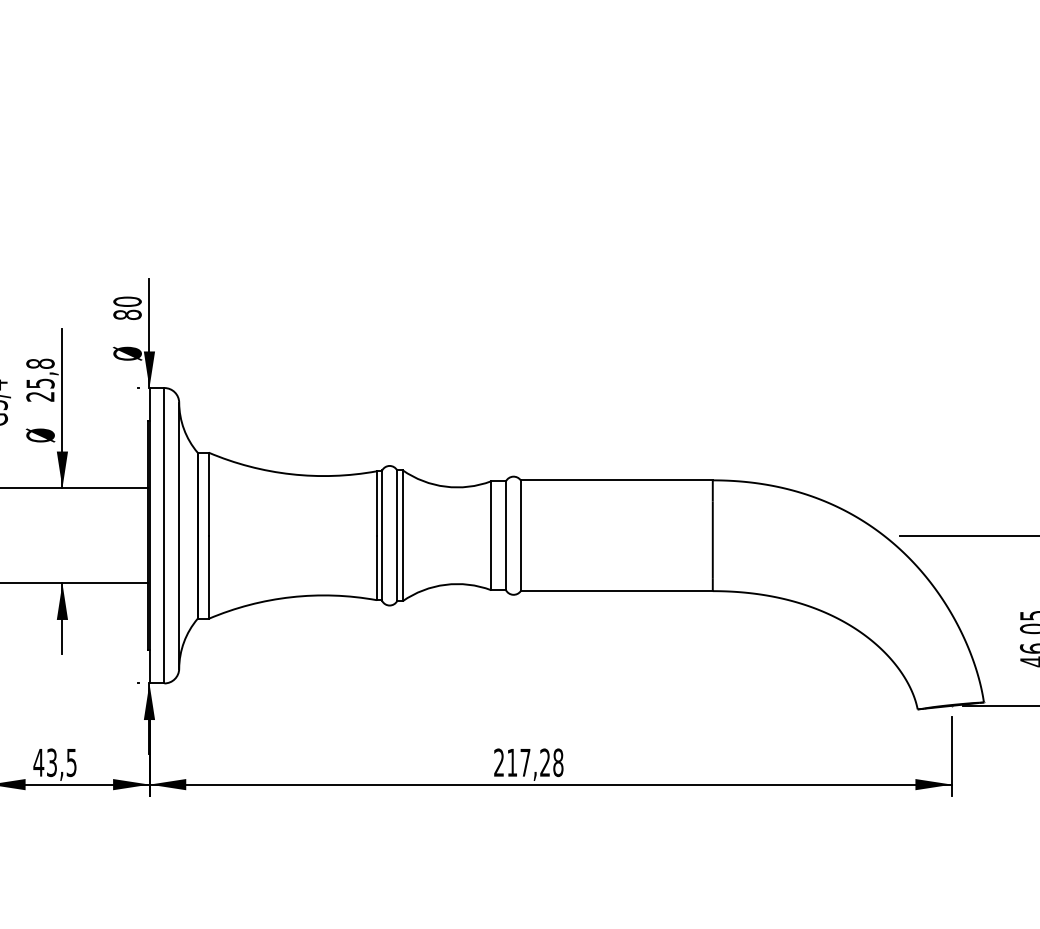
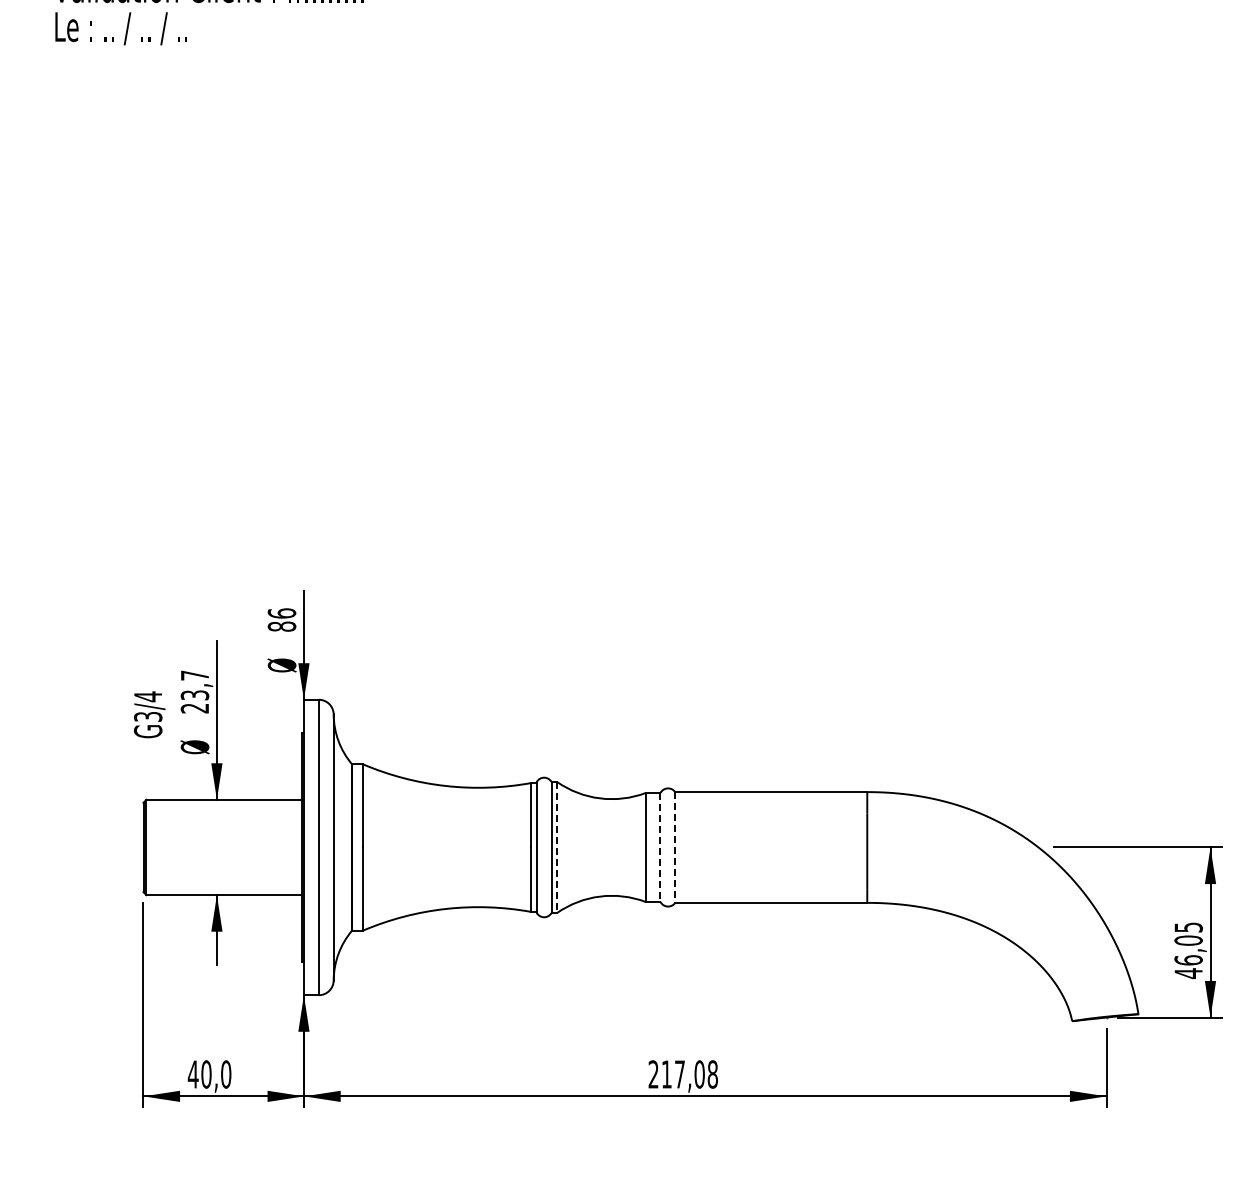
text: (127, 301) -> (281, 613), 80 -> 86
text: (40, 372) -> (194, 684), 25,8 -> 23,7
line: (403, 535) -> (557, 847), solid -> dashed
line: (506, 535) -> (660, 847), solid -> dashed
line: (521, 535) -> (675, 847), solid -> dashed
text: (62, 762) -> (216, 1074), 43,5 -> 40,0
text: (545, 762) -> (699, 1074), 217,28 -> 217,08

